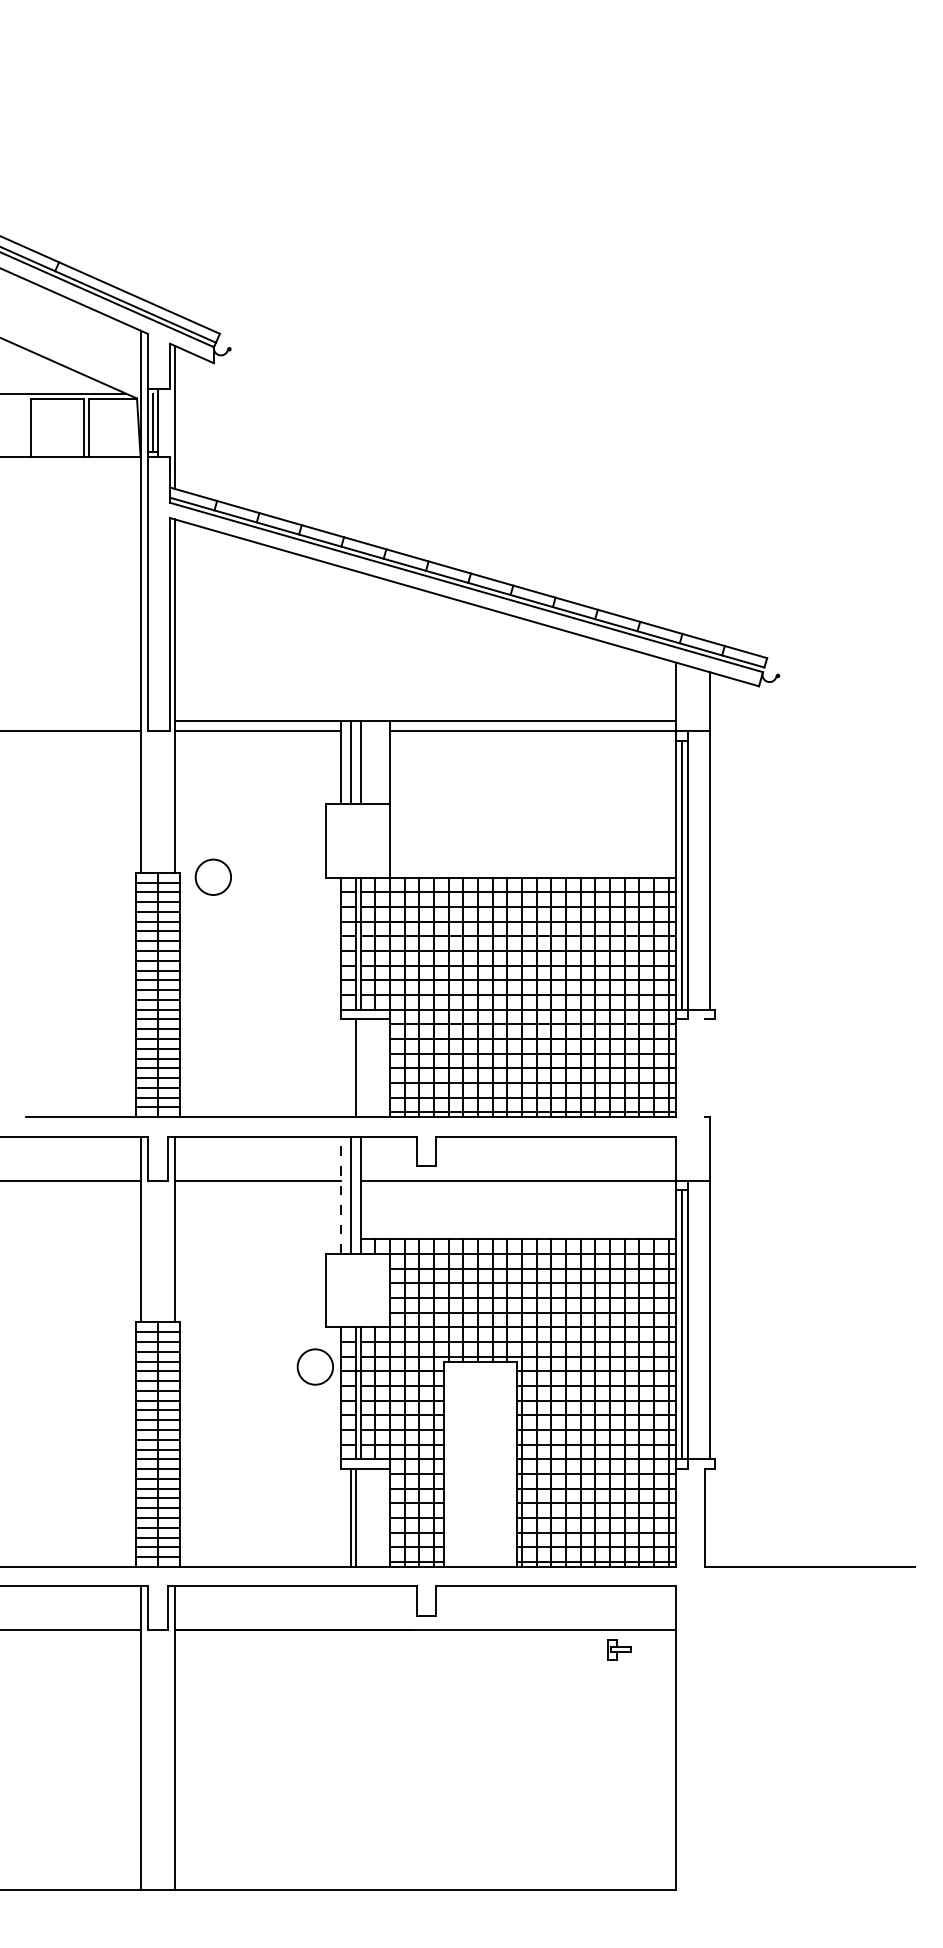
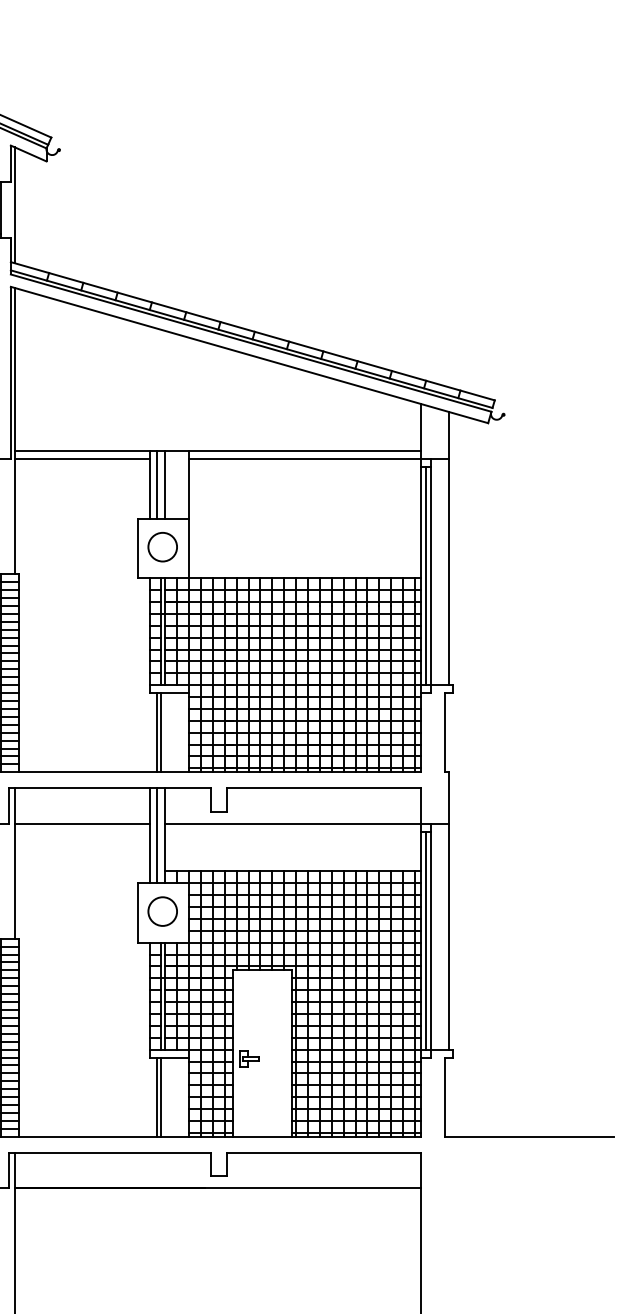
circle: (212, 876) -> (162, 546), moved
line: (350, 1068) -> (157, 732), added
line: (705, 1068) -> (444, 732), added
line: (341, 1195) -> (149, 835), dashed -> solid
circle: (314, 1366) -> (162, 911), moved
part: (619, 1649) -> (249, 1058), moved

